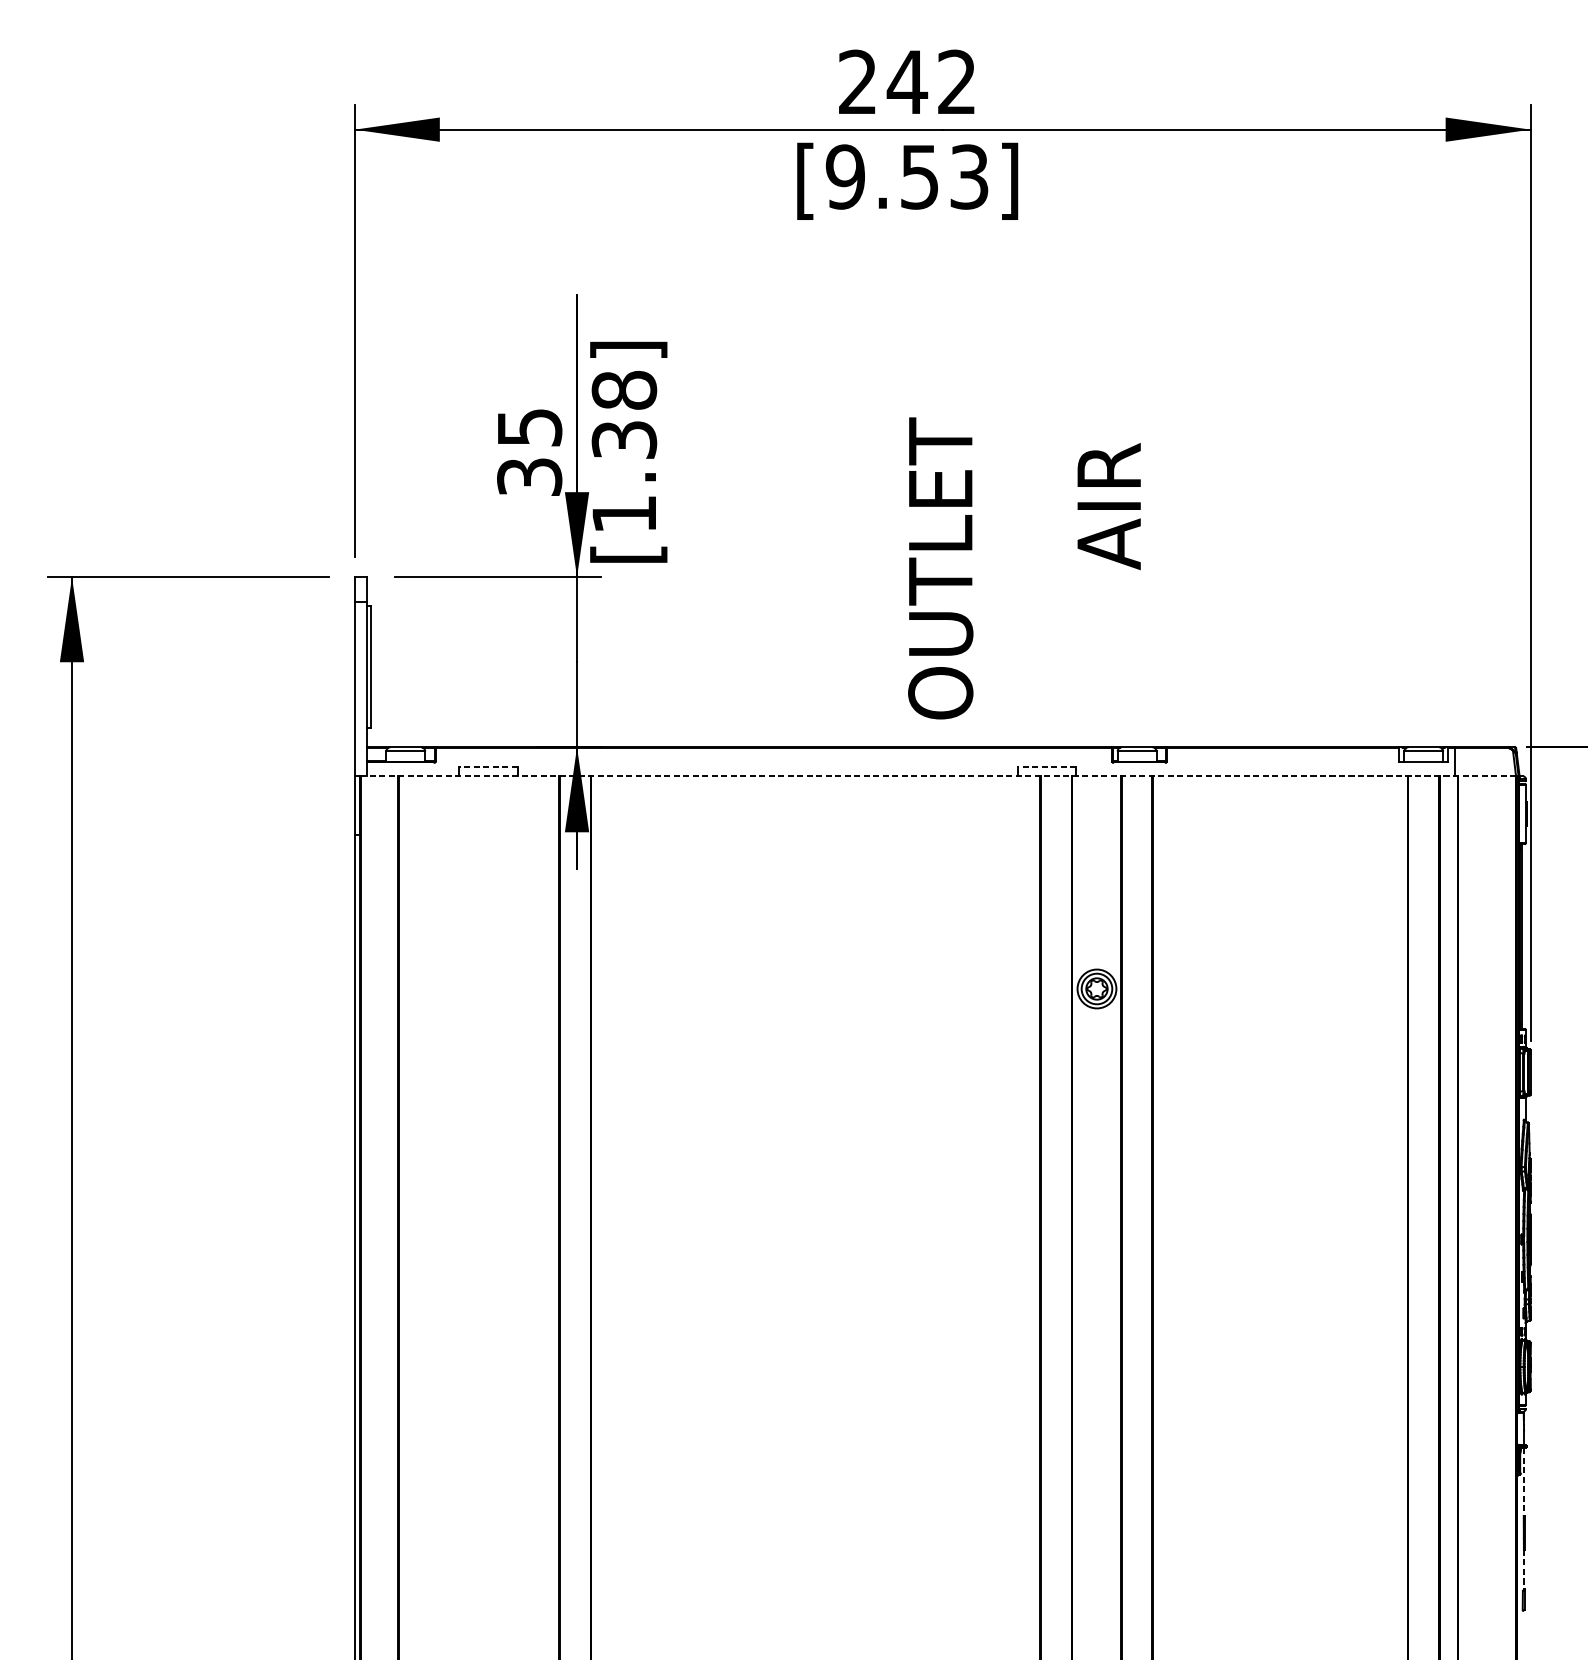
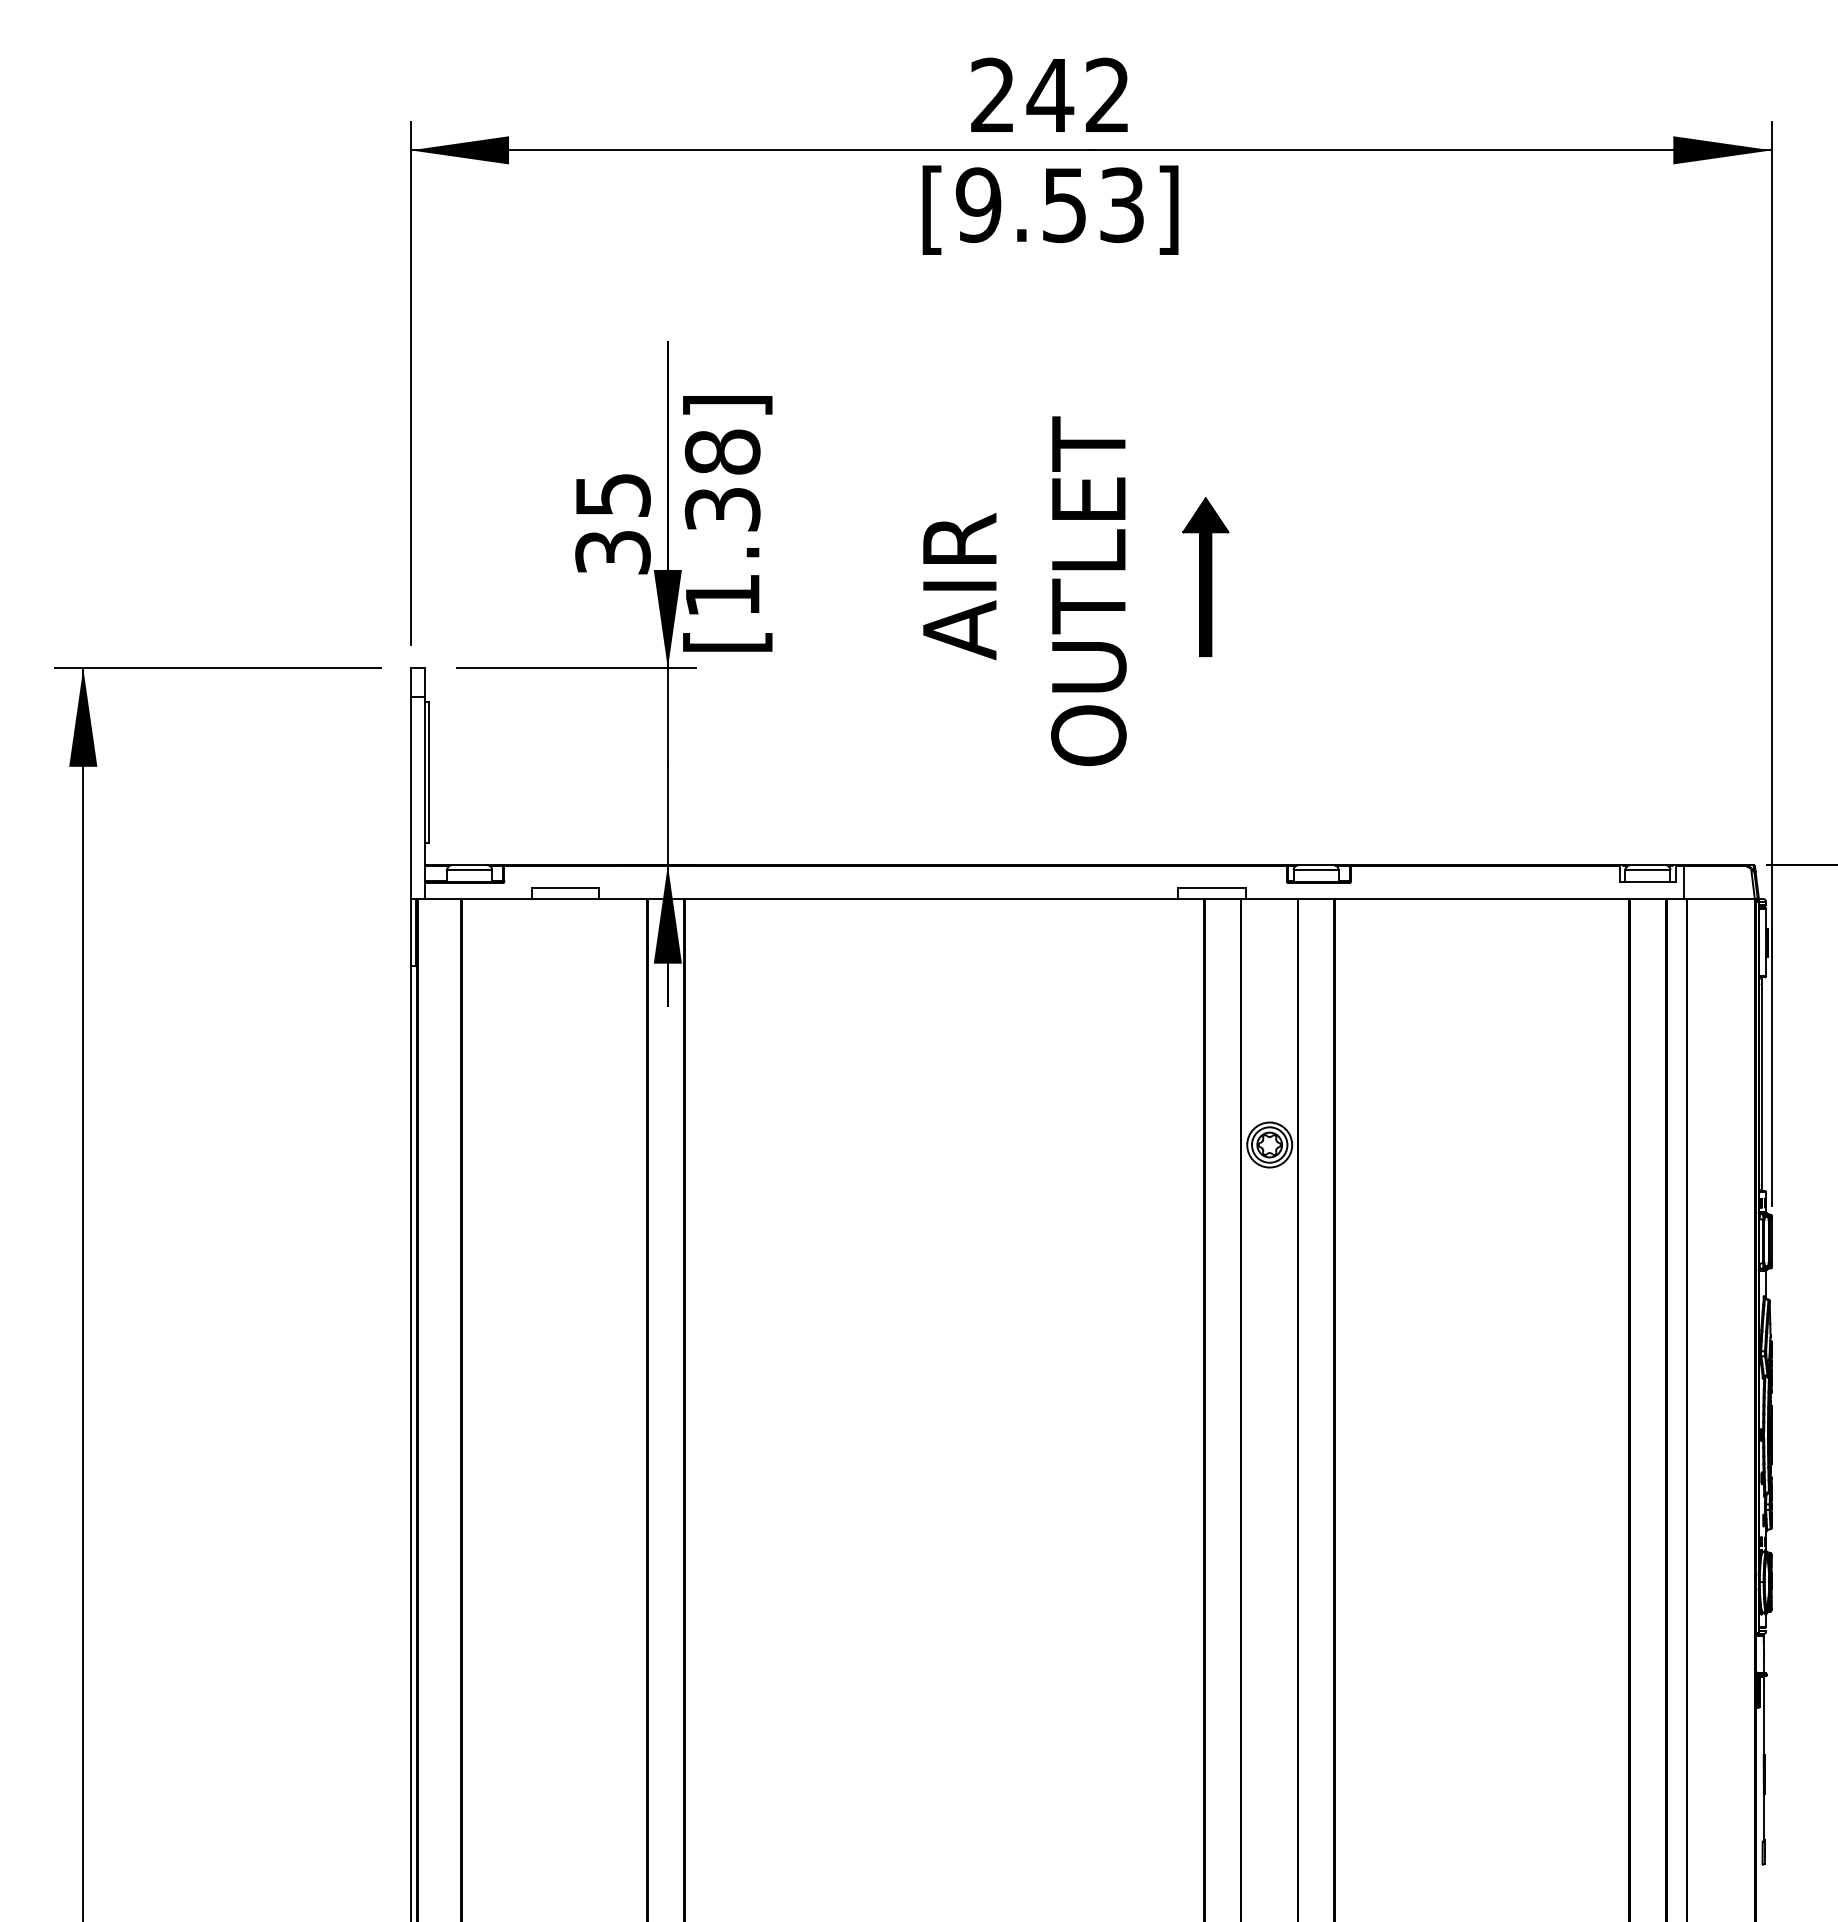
part: (1041, 498) -> (1205, 577), added
text: (1108, 506) -> (959, 586), moved
text: (940, 567) -> (1088, 590), moved
line: (488, 766) -> (565, 887), dashed -> solid
line: (1047, 766) -> (1212, 887), dashed -> solid
line: (940, 776) -> (1088, 898), dashed -> solid
line: (1524, 1482) -> (1764, 1716), dashed -> solid
line: (1524, 1569) -> (1764, 1817), dashed -> solid

